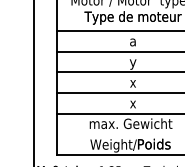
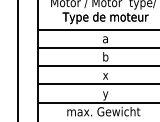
text: (132, 62) -> (105, 57), y -> b
text: (132, 105) -> (105, 95), x -> y

